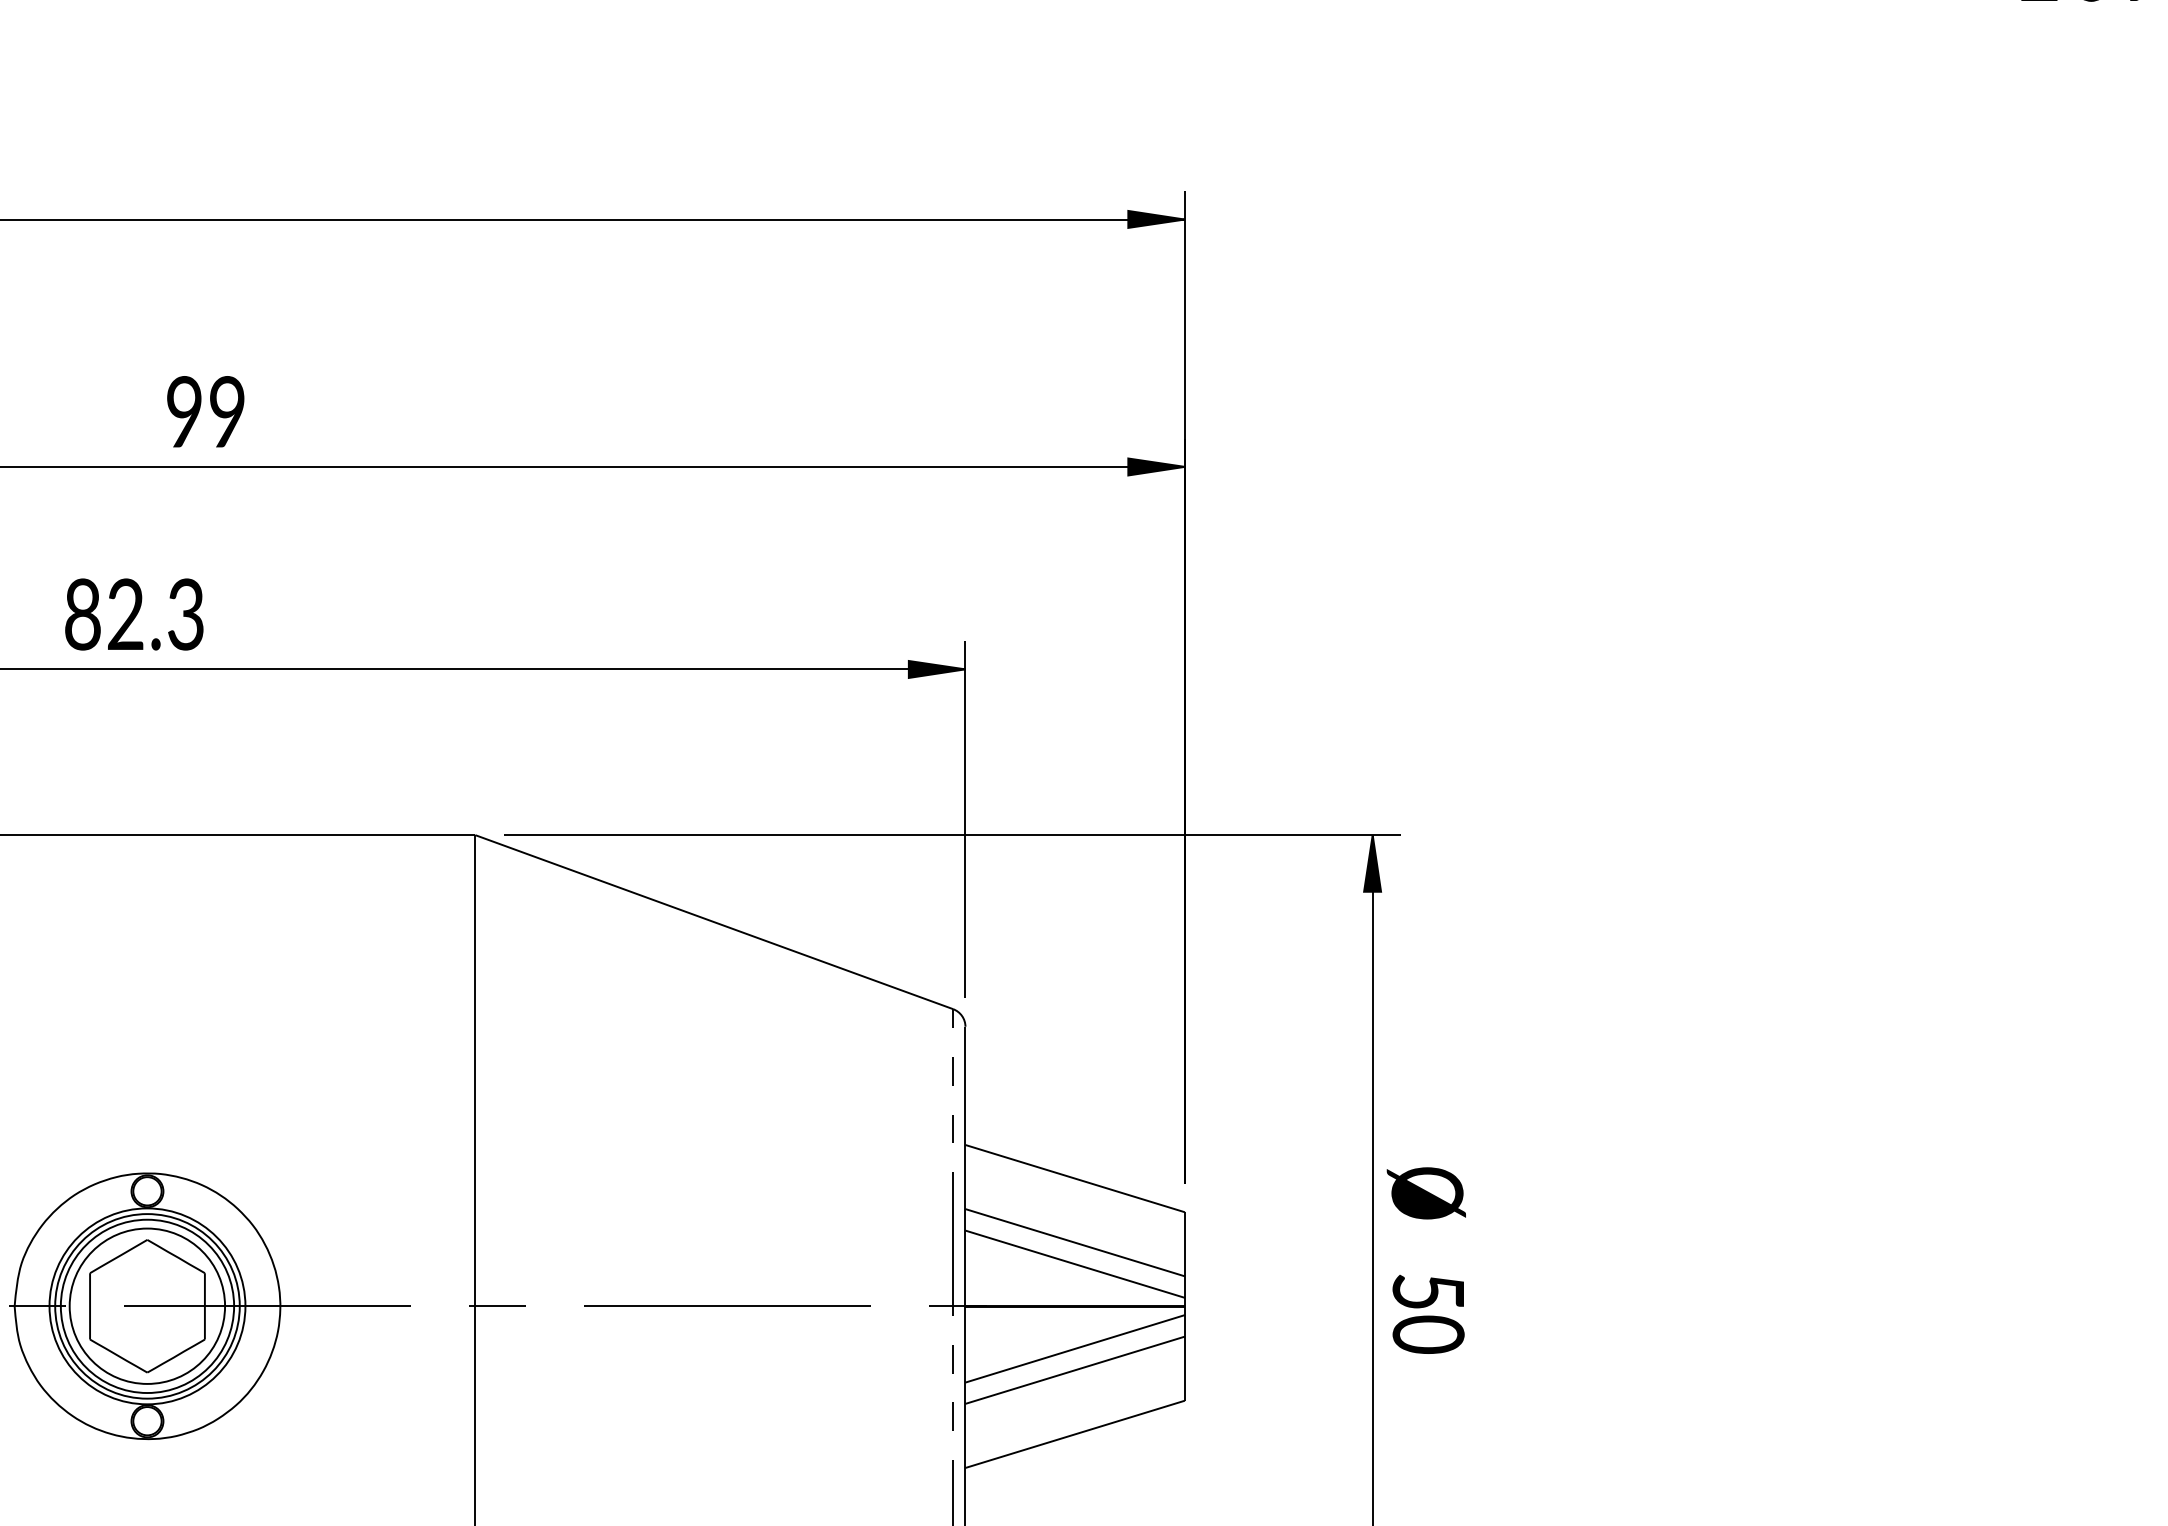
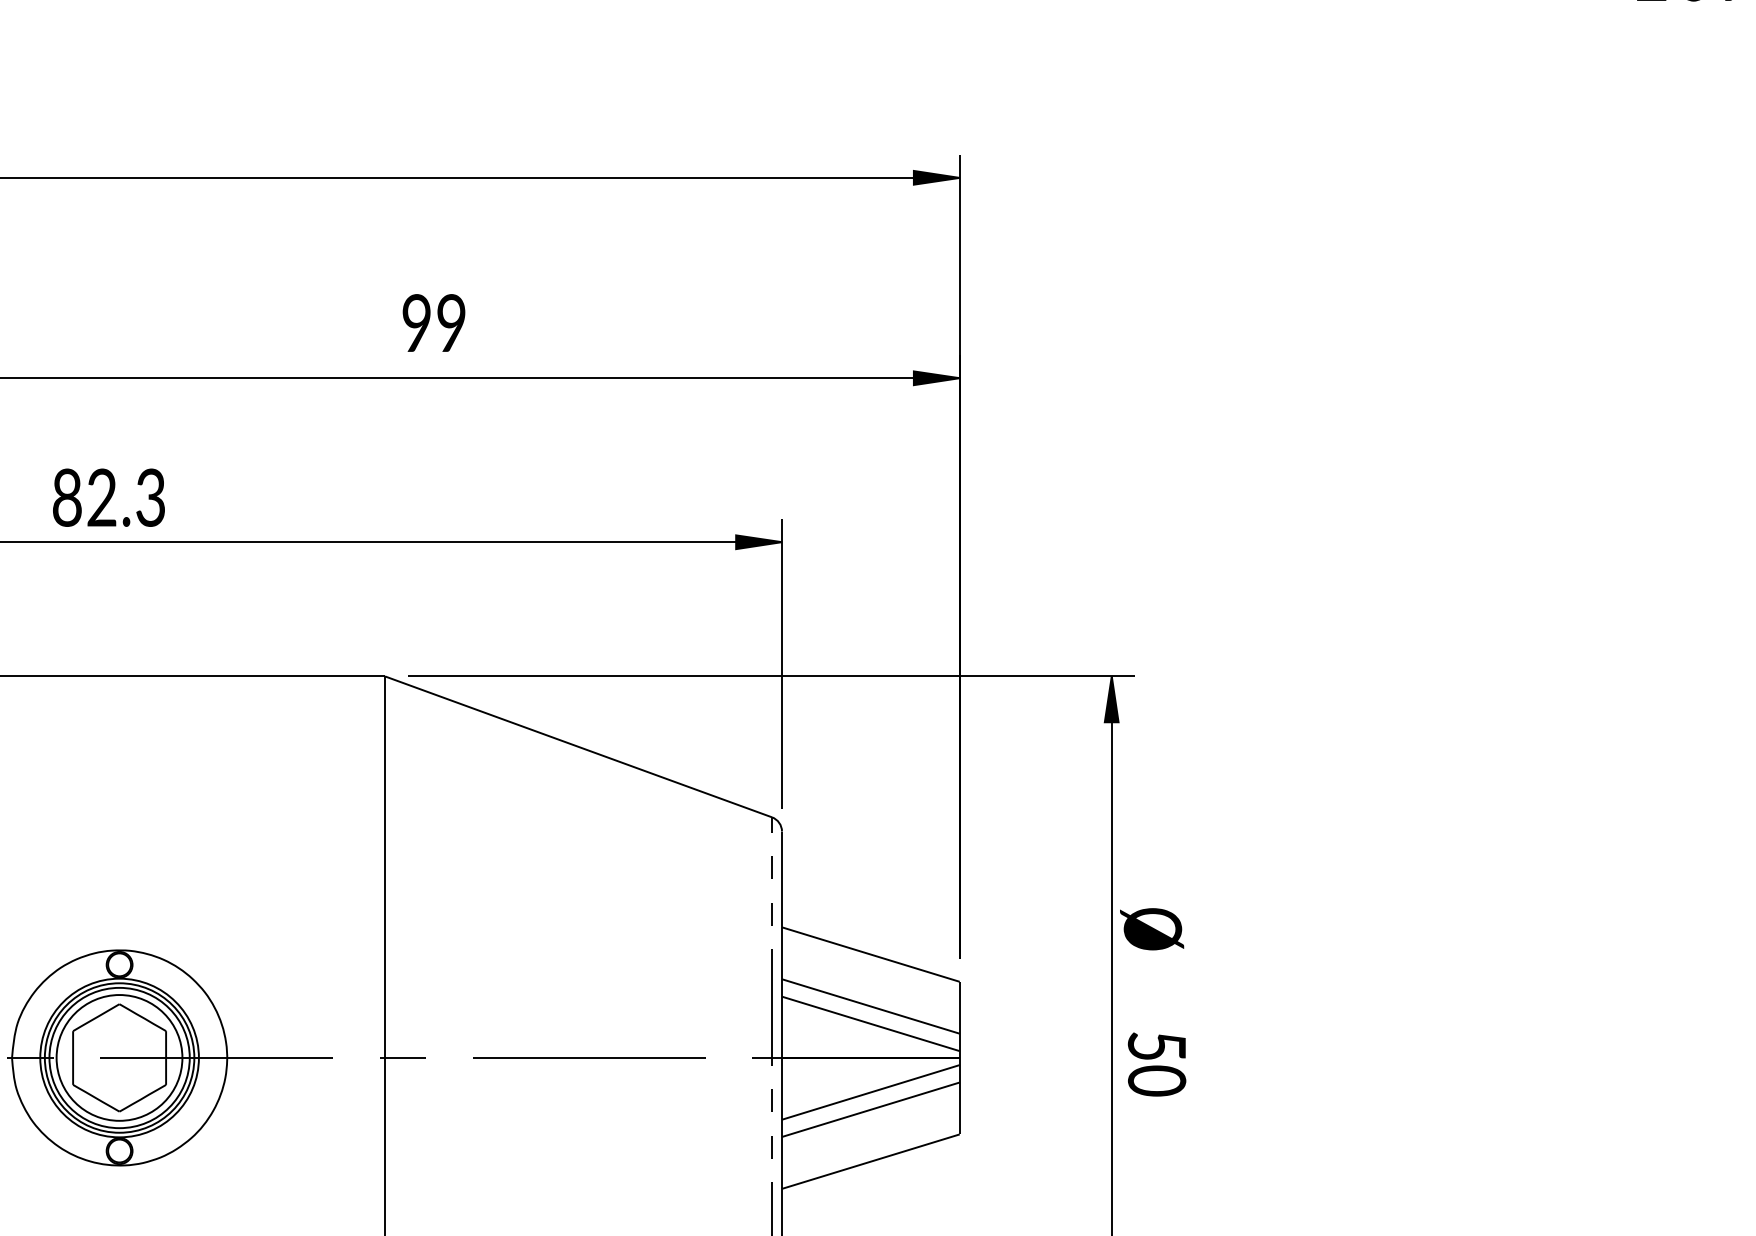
text: (205, 411) -> (433, 322), moved
text: (1425, 1193) -> (1151, 929), moved

